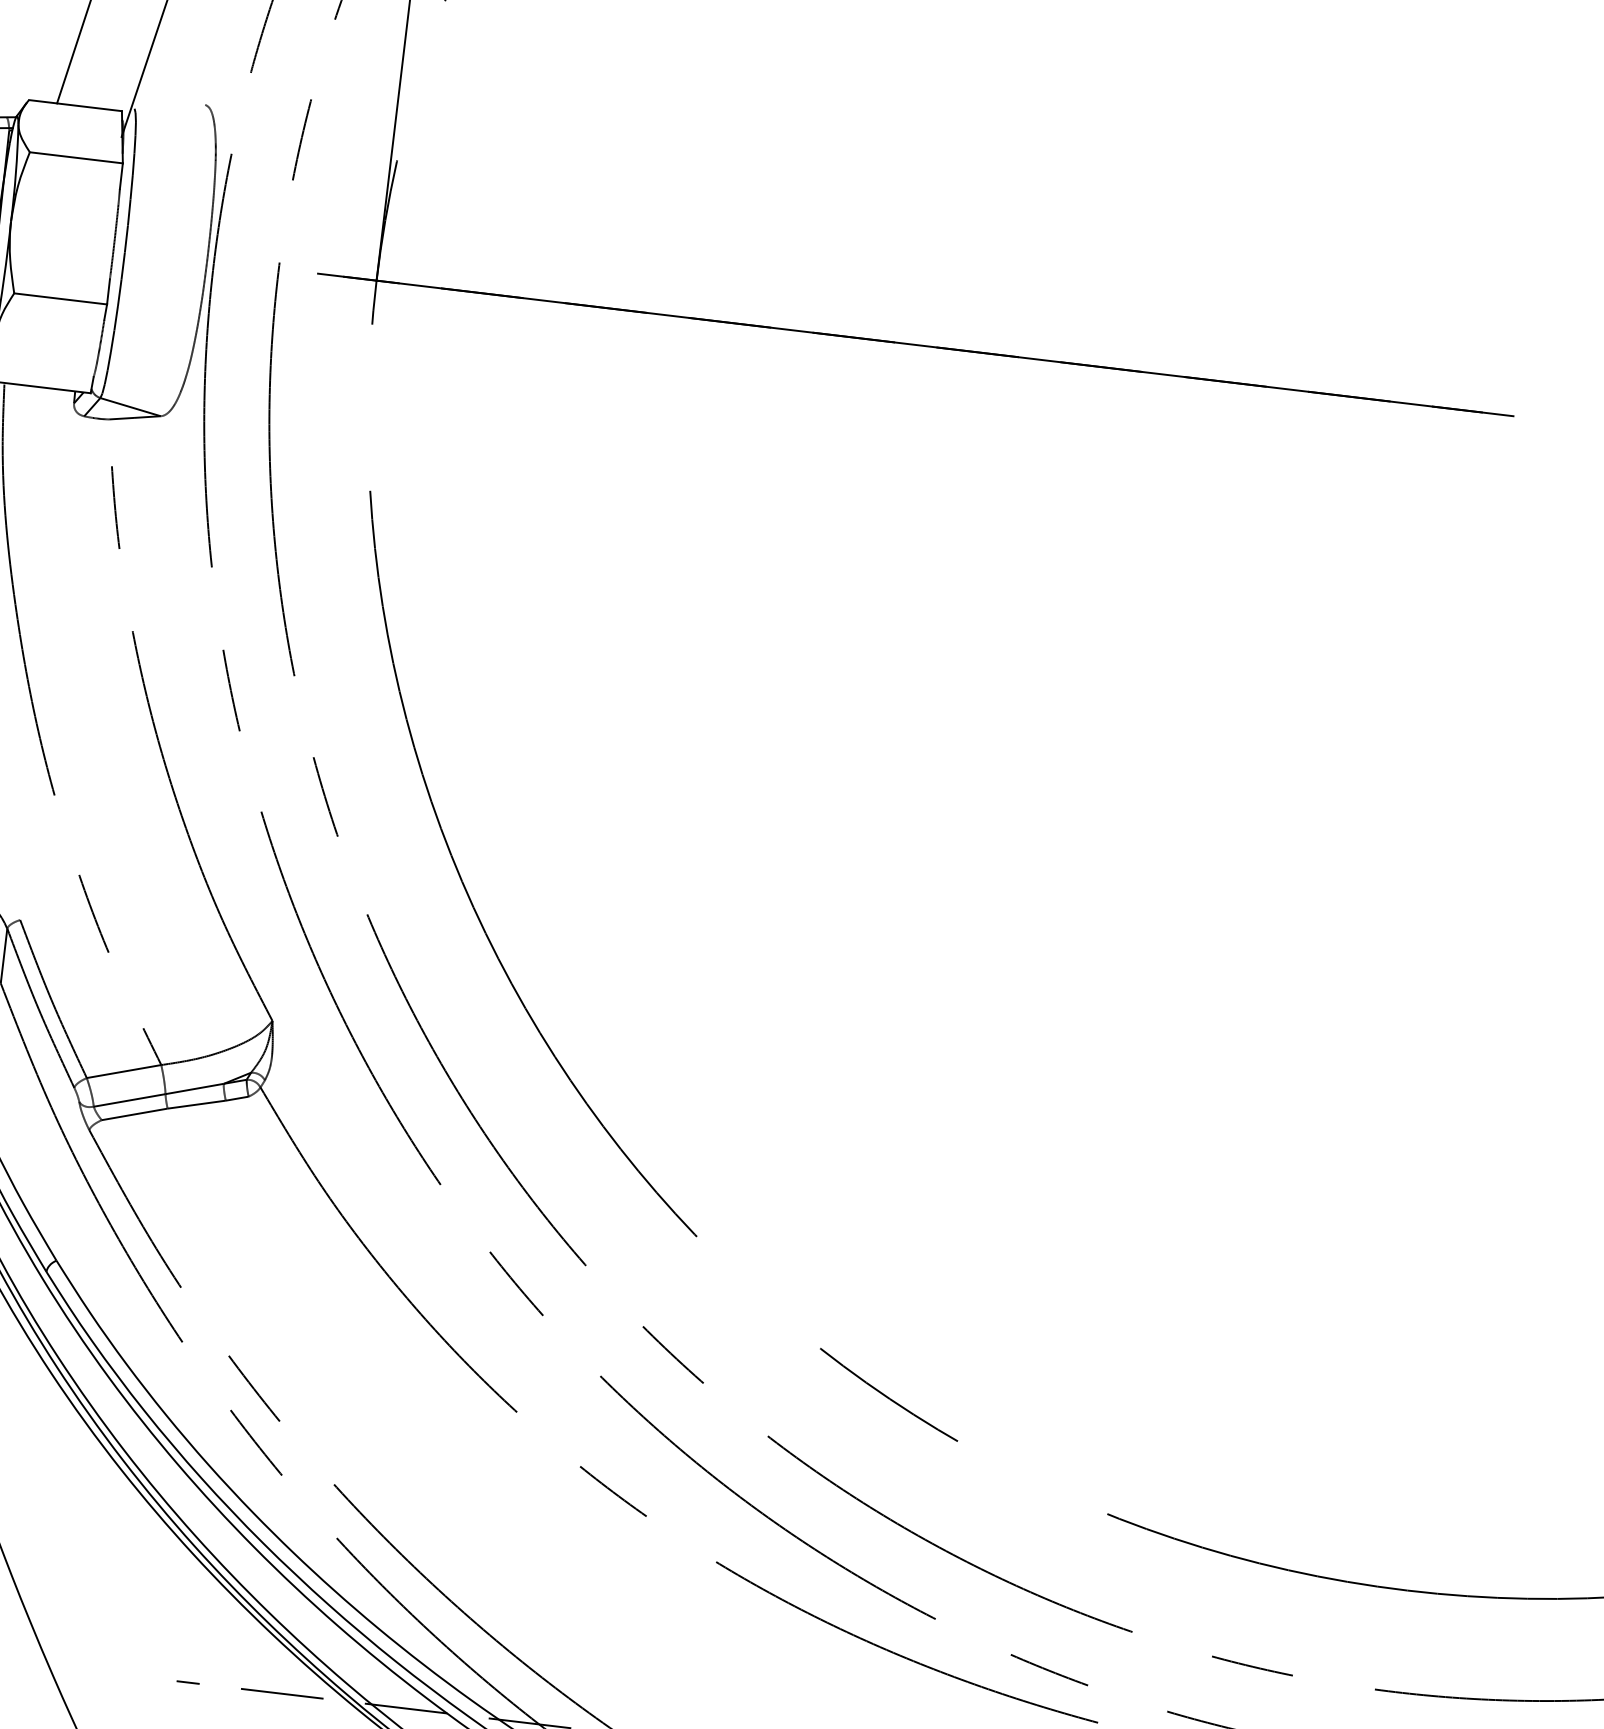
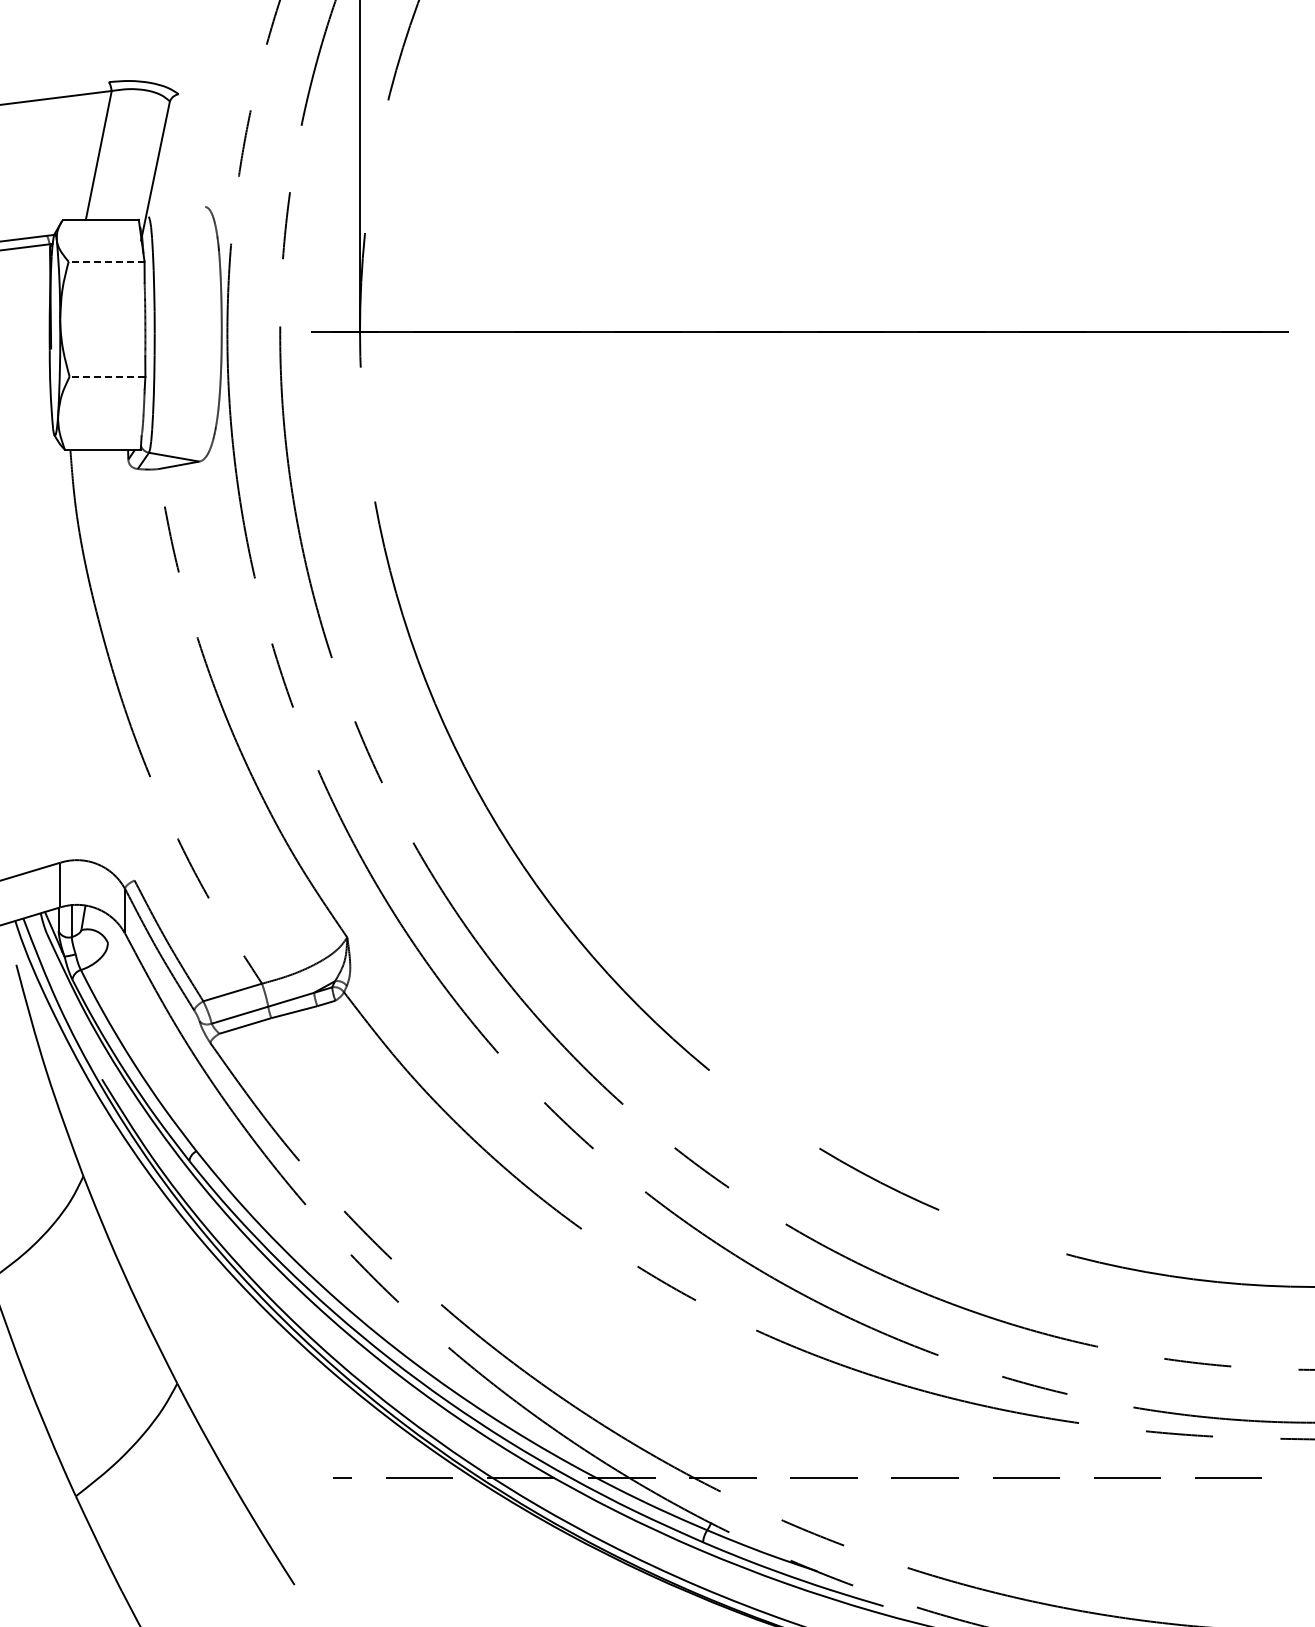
line: (76, 157) -> (106, 261), solid -> dashed
line: (60, 298) -> (107, 376), solid -> dashed

